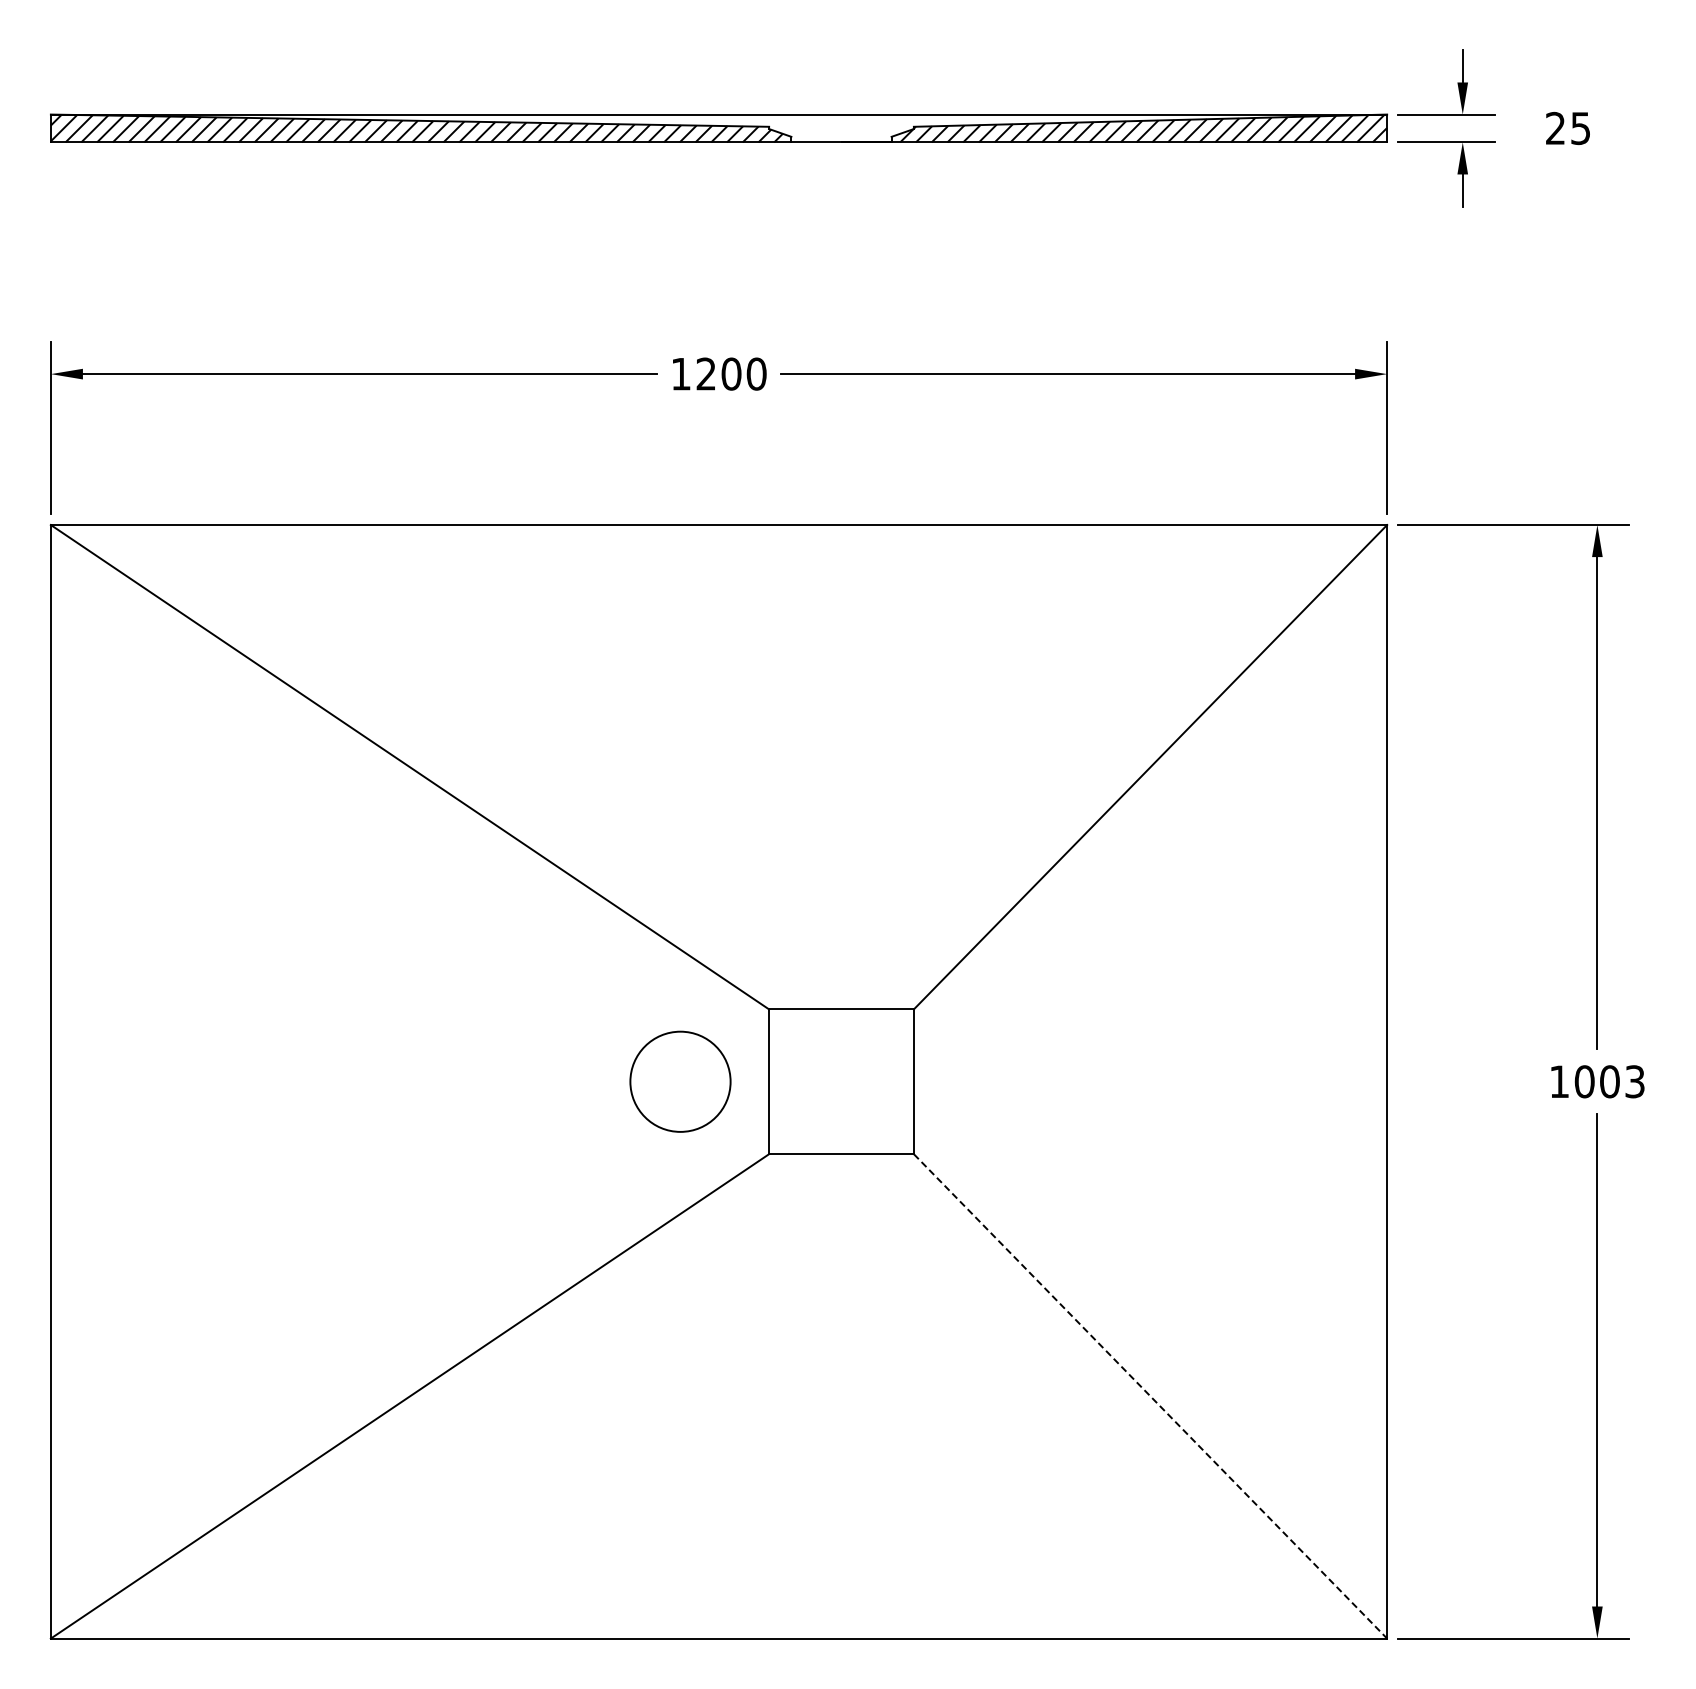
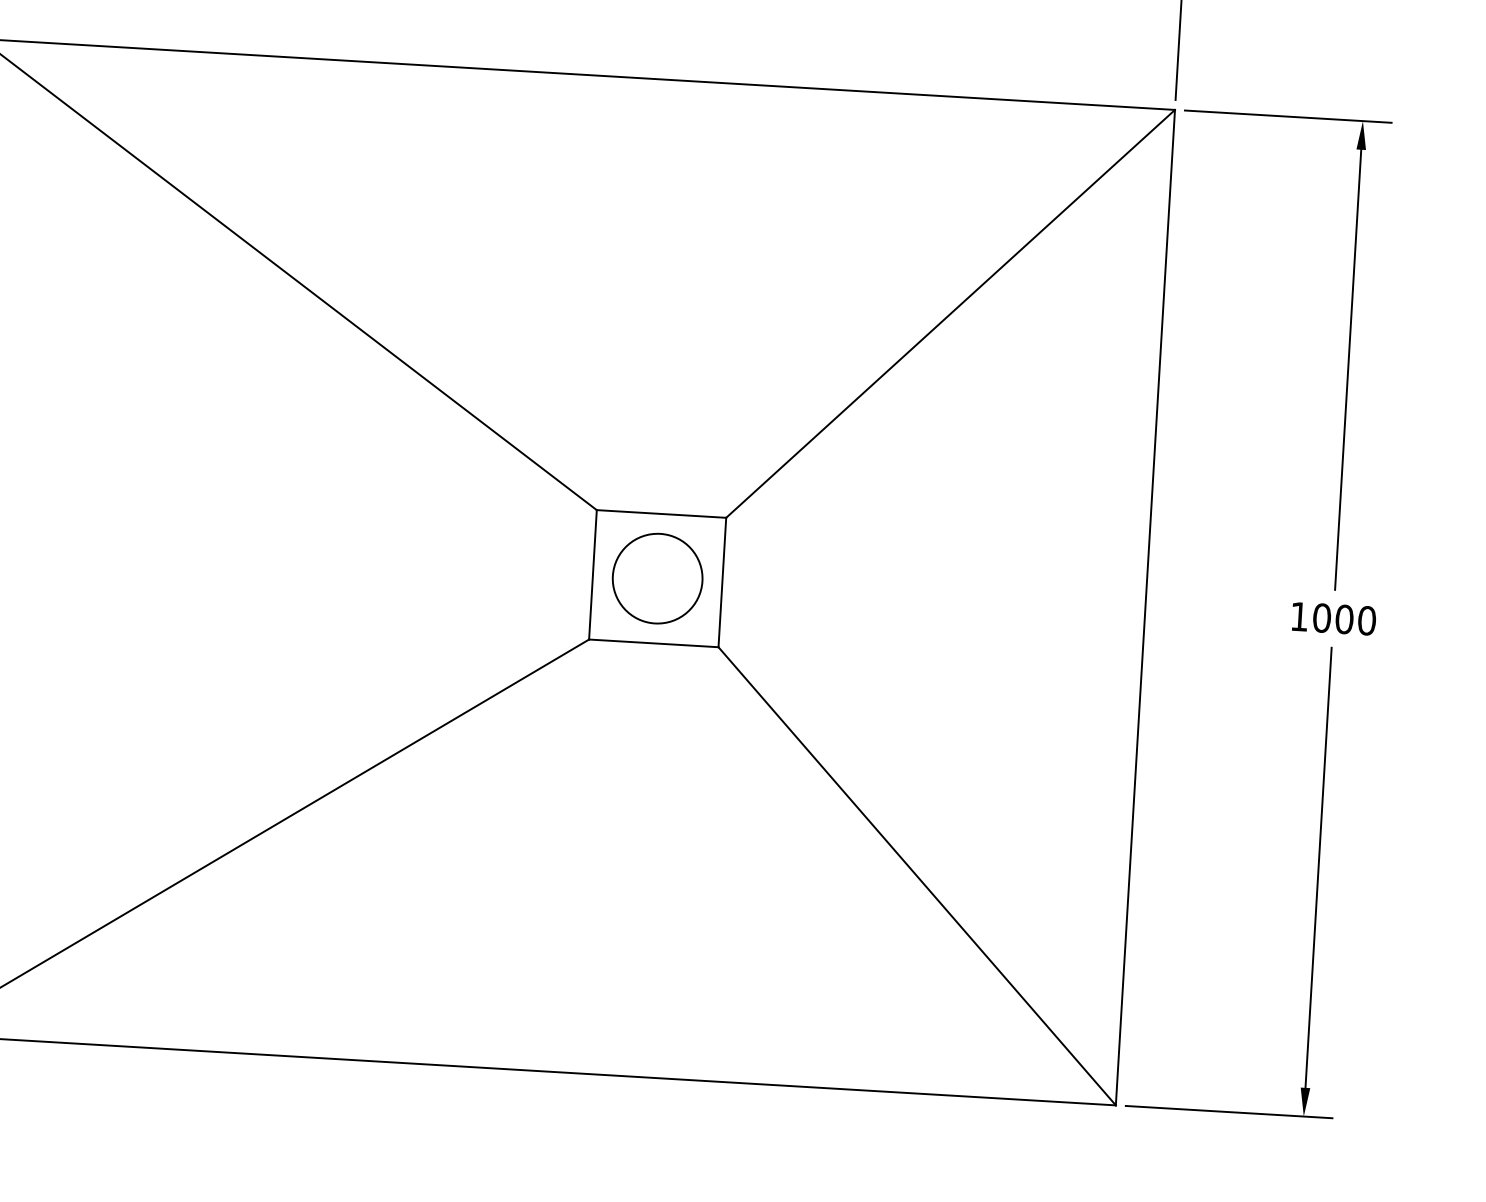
circle: (680, 1081) -> (657, 578), moved
text: (1635, 1081) -> (1367, 620), 1003 -> 1000
line: (1150, 1396) -> (917, 876), dashed -> solid

